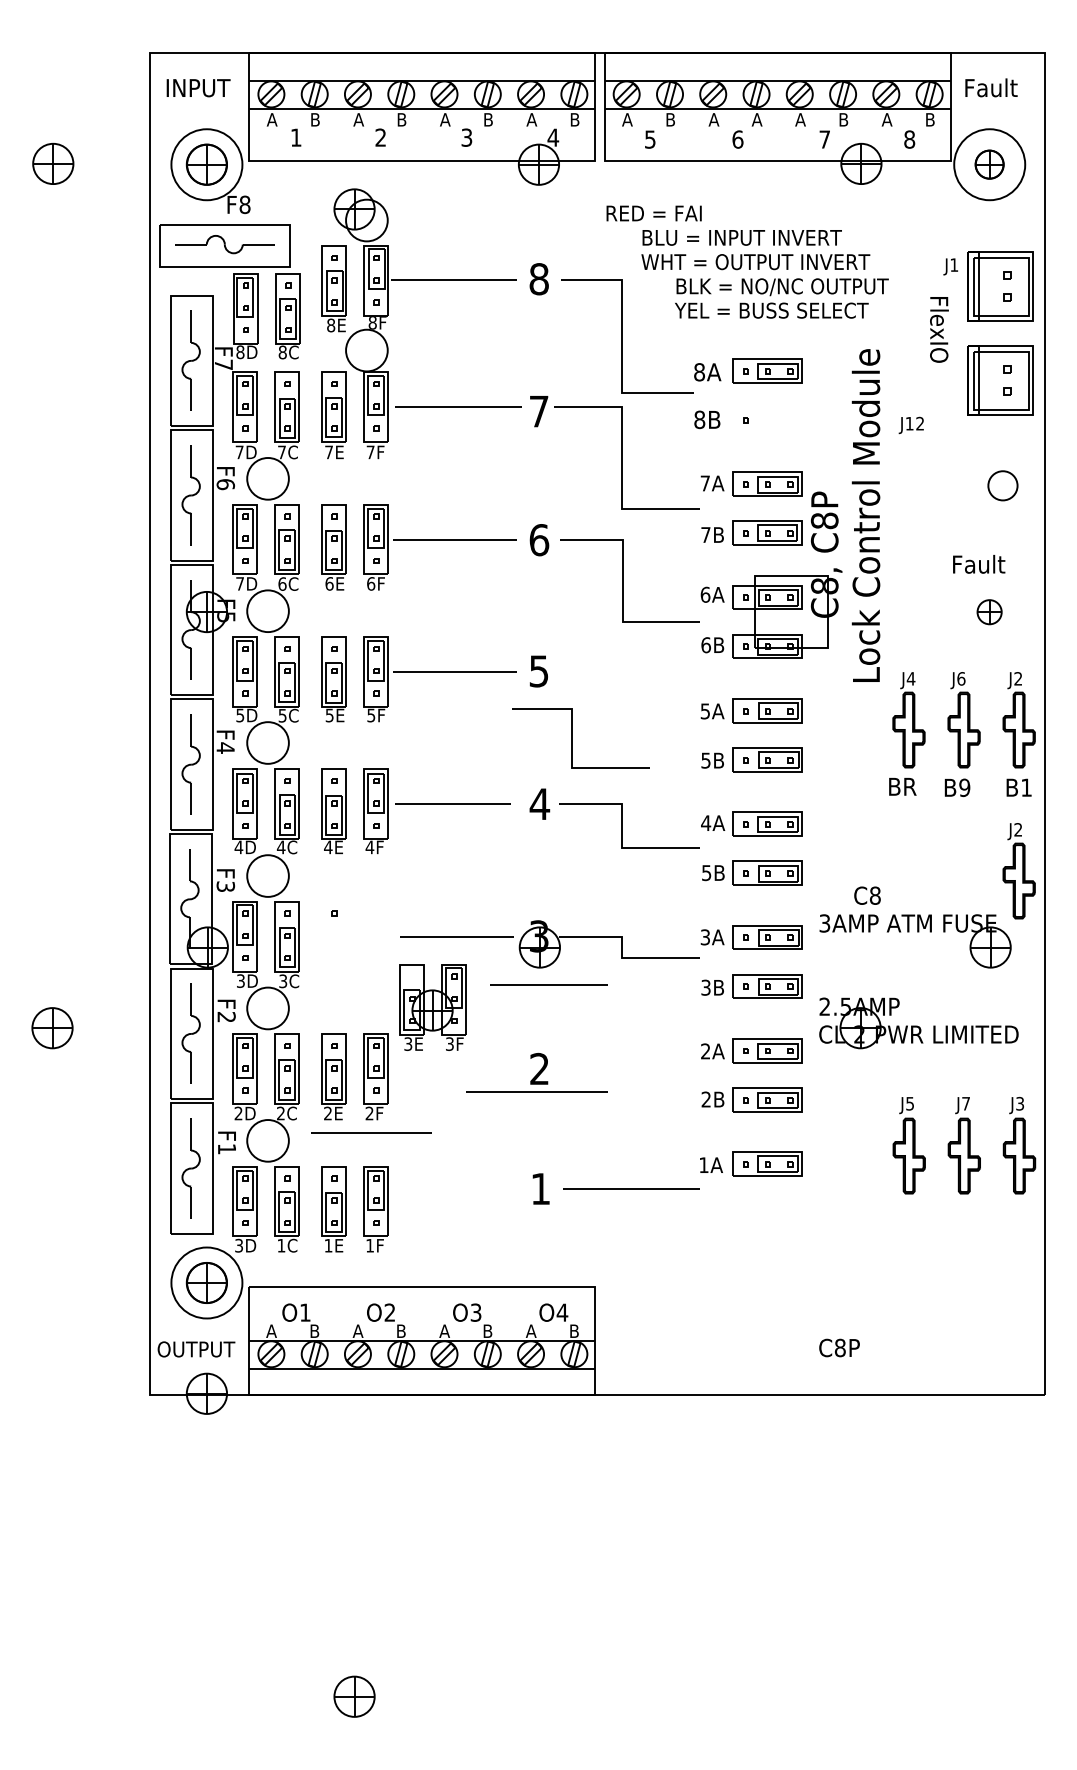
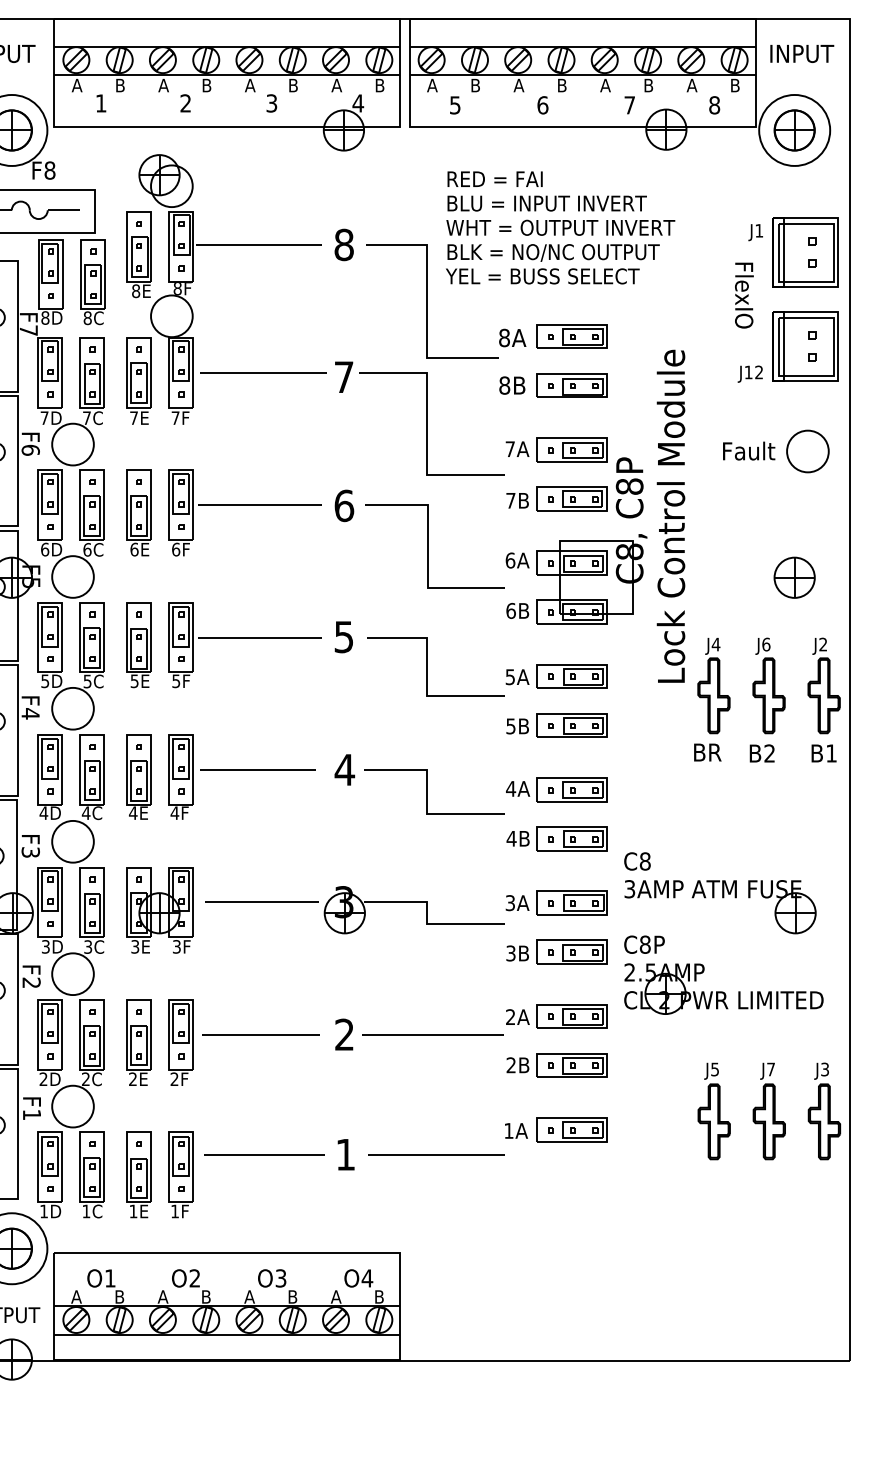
text: (998, 87) -> (803, 53), Fault -> INPUT
text: (756, 119) -> (561, 85), A -> B
part: (989, 164) -> (794, 130), size x1.43
text: (653, 213) -> (494, 179), moved
text: (781, 298) -> (552, 264), moved
part: (767, 419) -> (572, 385), added
text: (910, 425) -> (749, 374), moved
part: (1002, 485) -> (807, 451), size x1.43
text: (865, 515) -> (670, 516), moved
text: (979, 564) -> (749, 451), moved
text: (240, 583) -> (45, 549), 7D -> 6D
part: (989, 612) -> (794, 578), size x1.67
curve: (572, 738) -> (427, 667), moved
text: (964, 787) -> (769, 753), B9 -> B2
part: (1018, 871) -> (823, 837), removed
text: (706, 873) -> (511, 839), 5B -> 4B
text: (867, 895) -> (637, 861), moved
line: (548, 984) -> (260, 1034), moved
part: (432, 1007) -> (159, 910), moved
line: (536, 1091) -> (432, 1034), moved
line: (371, 1132) -> (264, 1154), moved
text: (238, 1245) -> (43, 1211), 3D -> 1D
text: (839, 1347) -> (644, 944), moved

